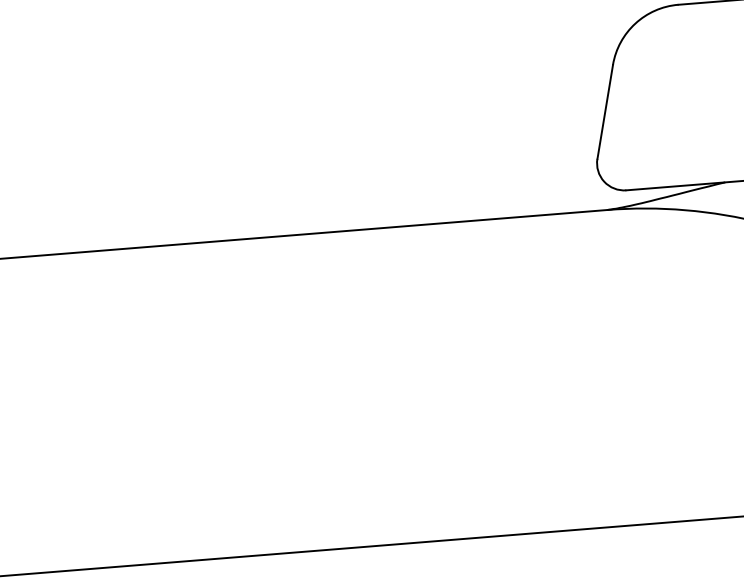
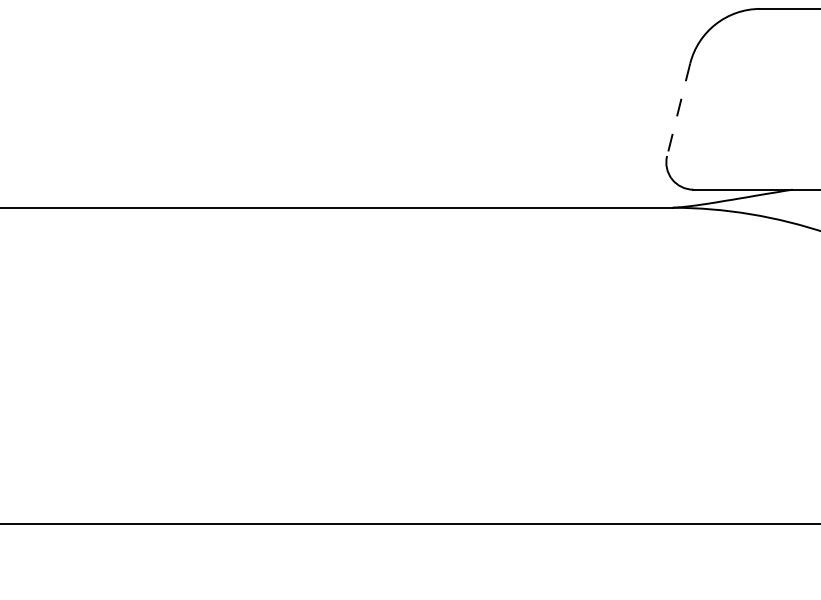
line: (605, 111) -> (678, 109), solid -> dashed

